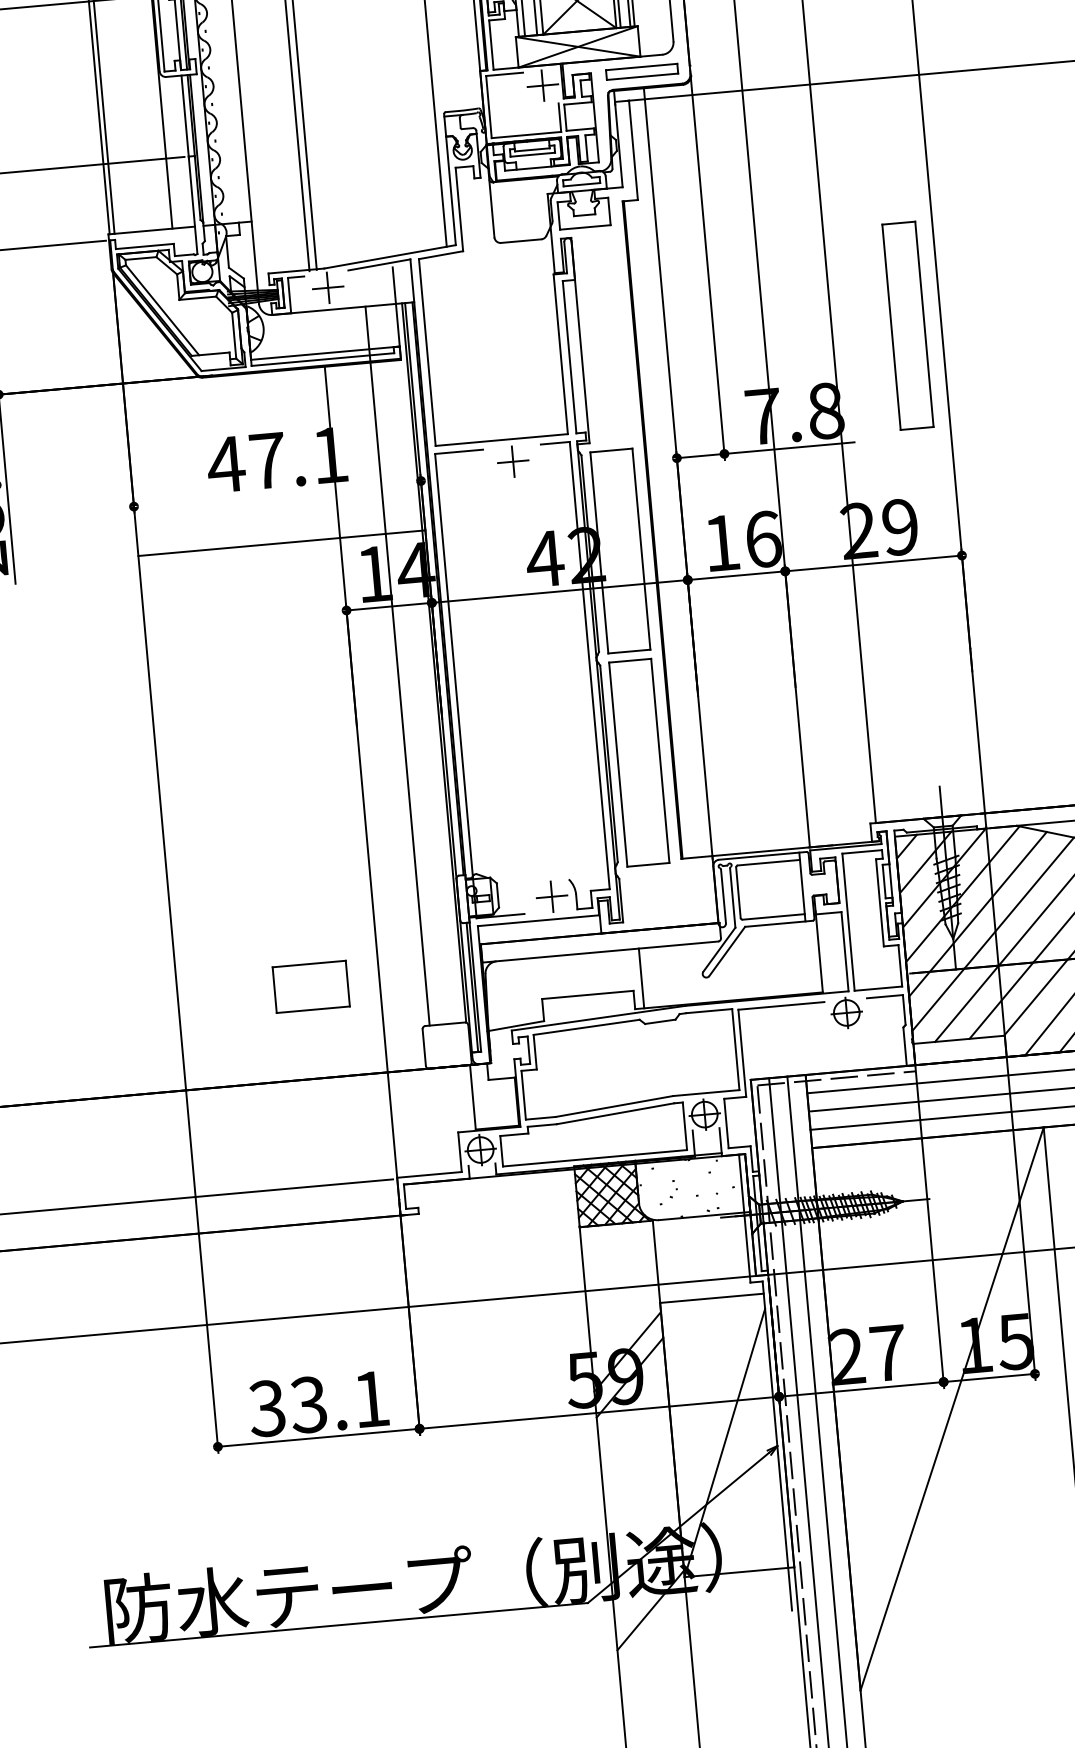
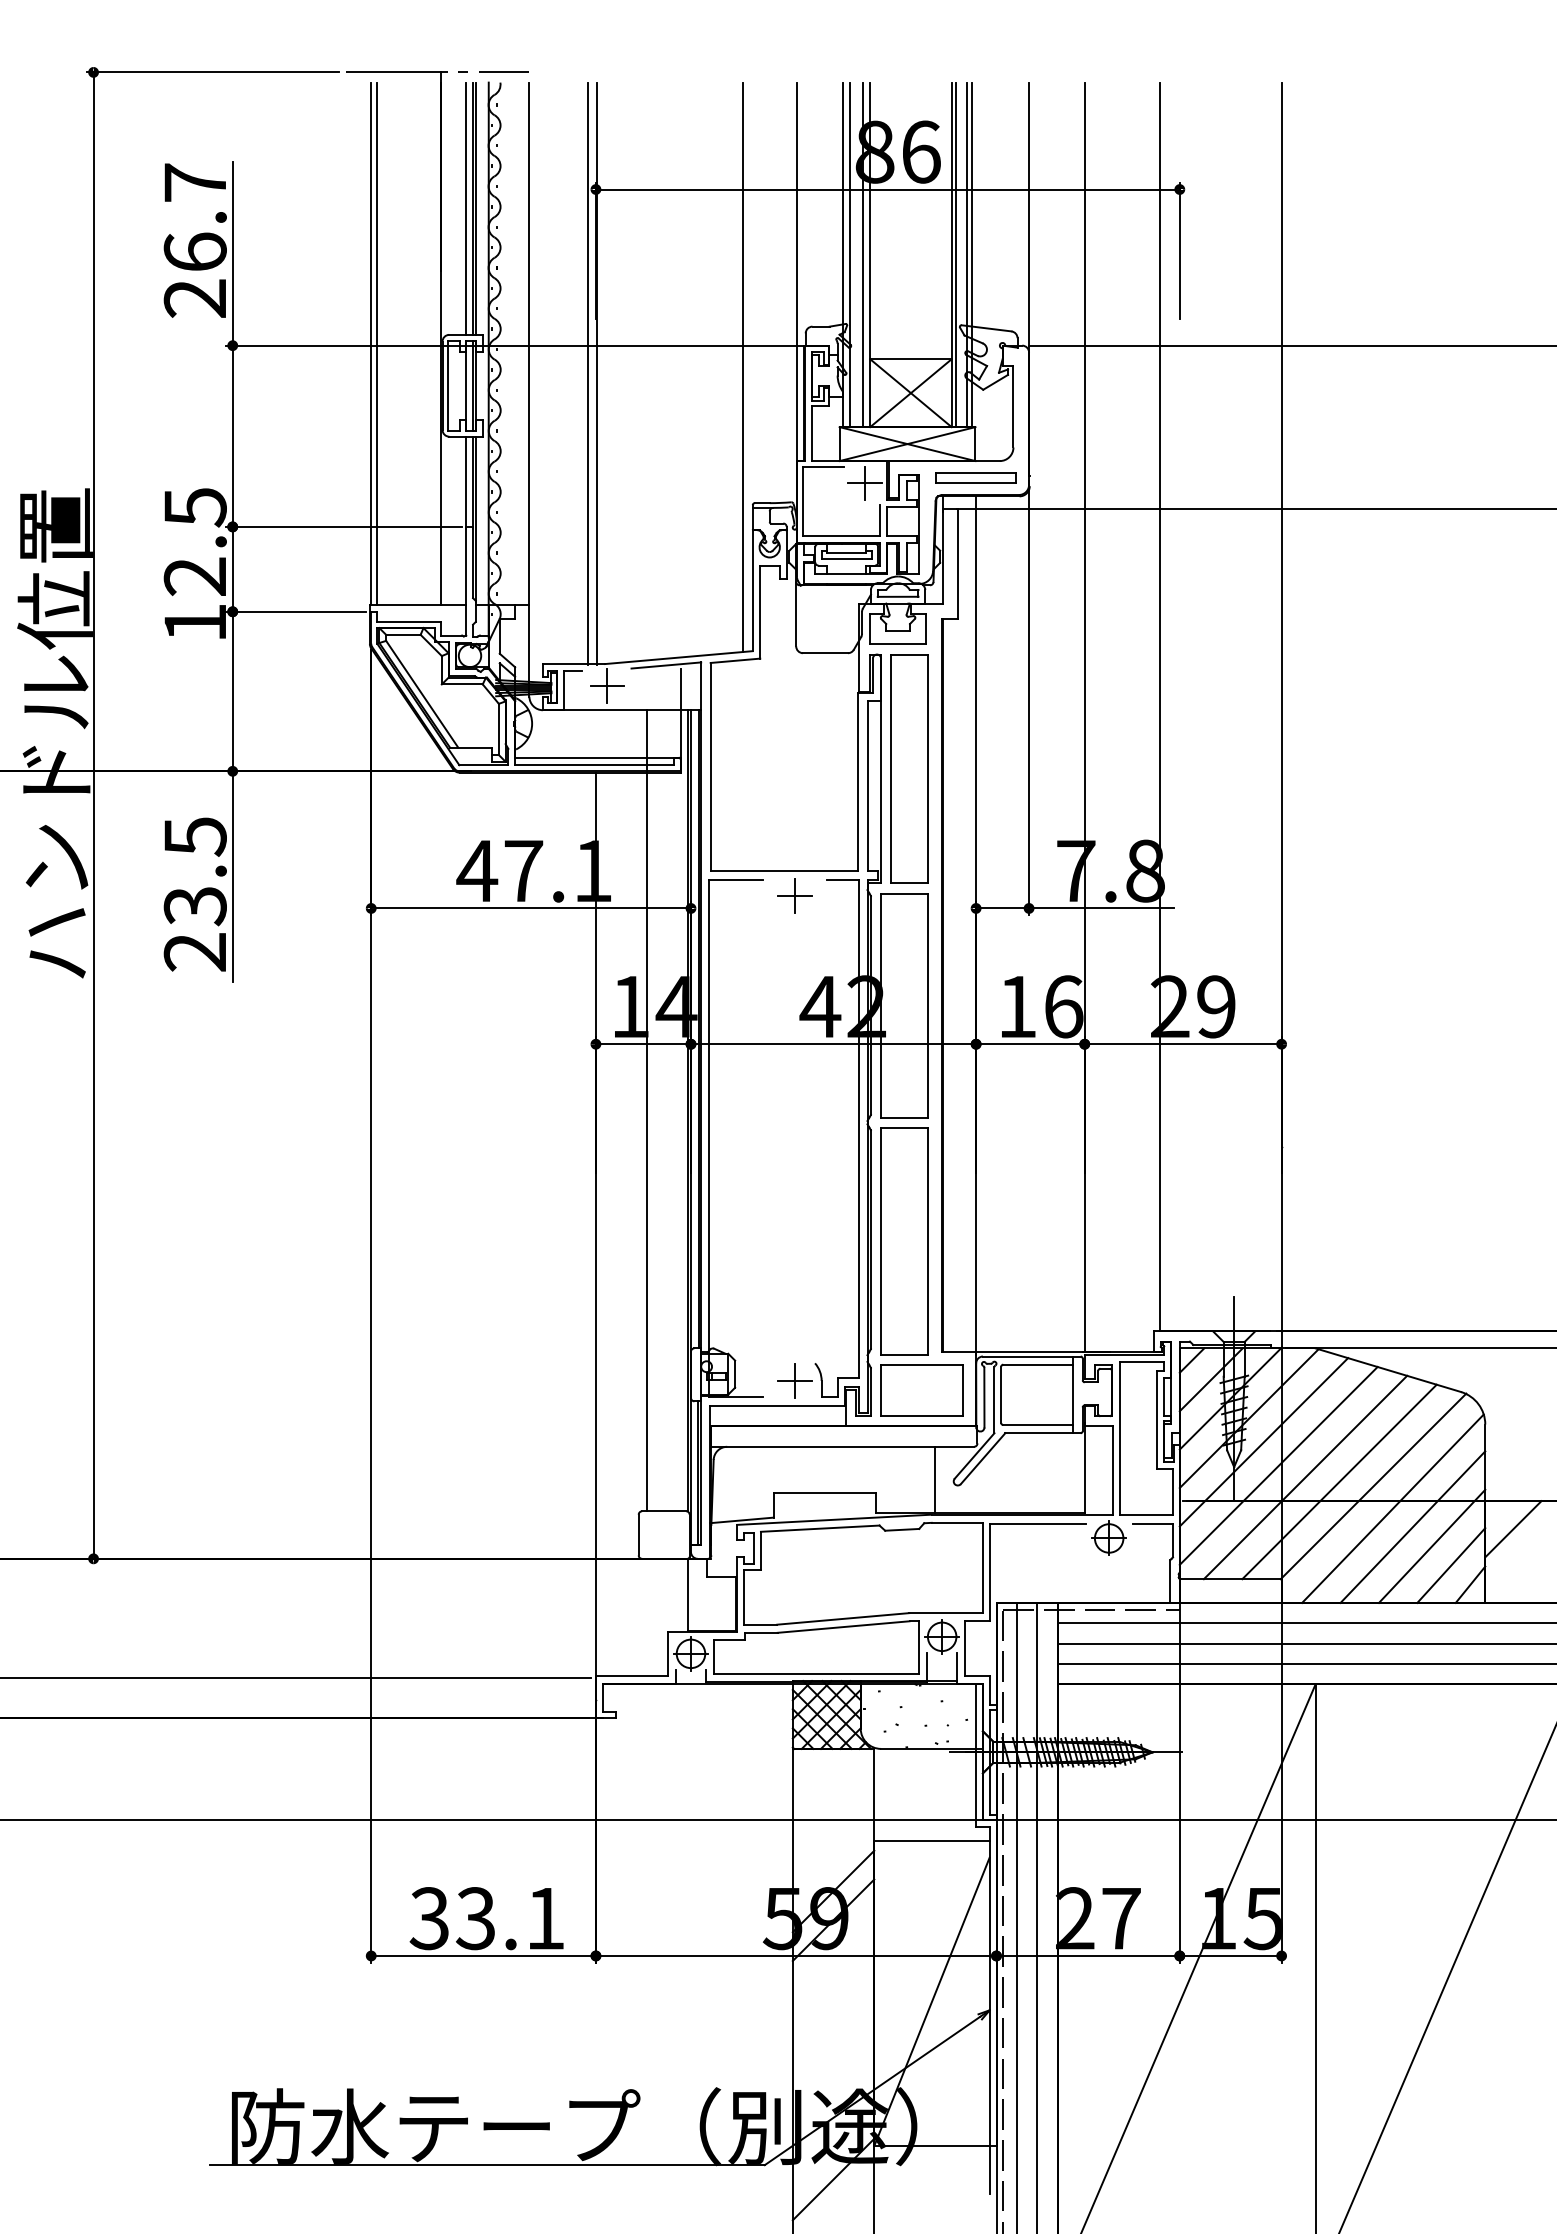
part: (907, 325) -> (909, 768), moved
line: (281, 543) -> (530, 908), moved
line: (641, 977) -> (934, 1479), moved
part: (310, 986) -> (921, 1390), moved

